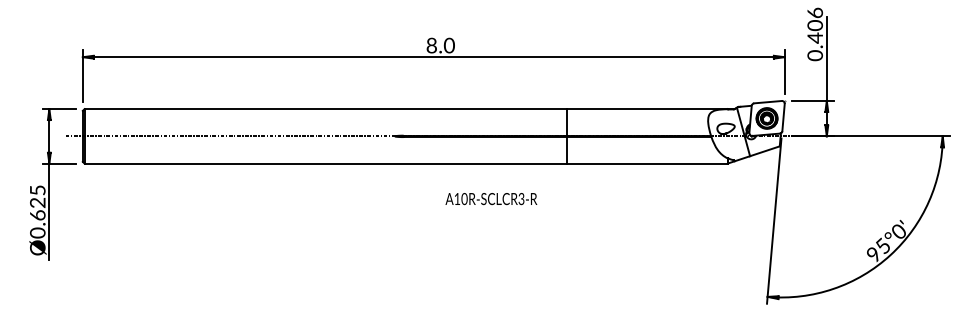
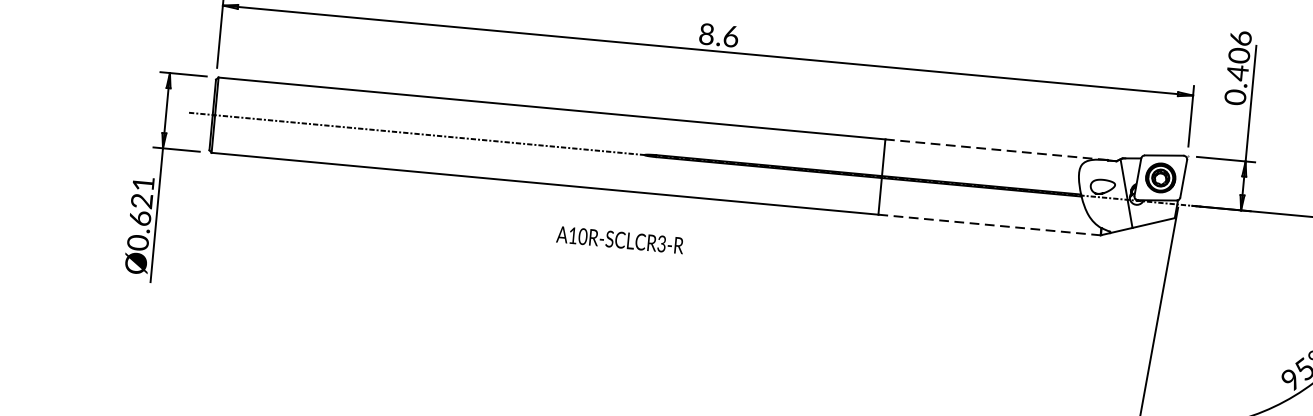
text: (448, 44) -> (729, 34), 8.0 -> 8.6
line: (646, 109) -> (995, 150), solid -> dashed
line: (647, 163) -> (989, 224), solid -> dashed
text: (37, 190) -> (143, 183), Ø0.625 -> Ø0.621
text: (491, 199) -> (620, 240), moved

